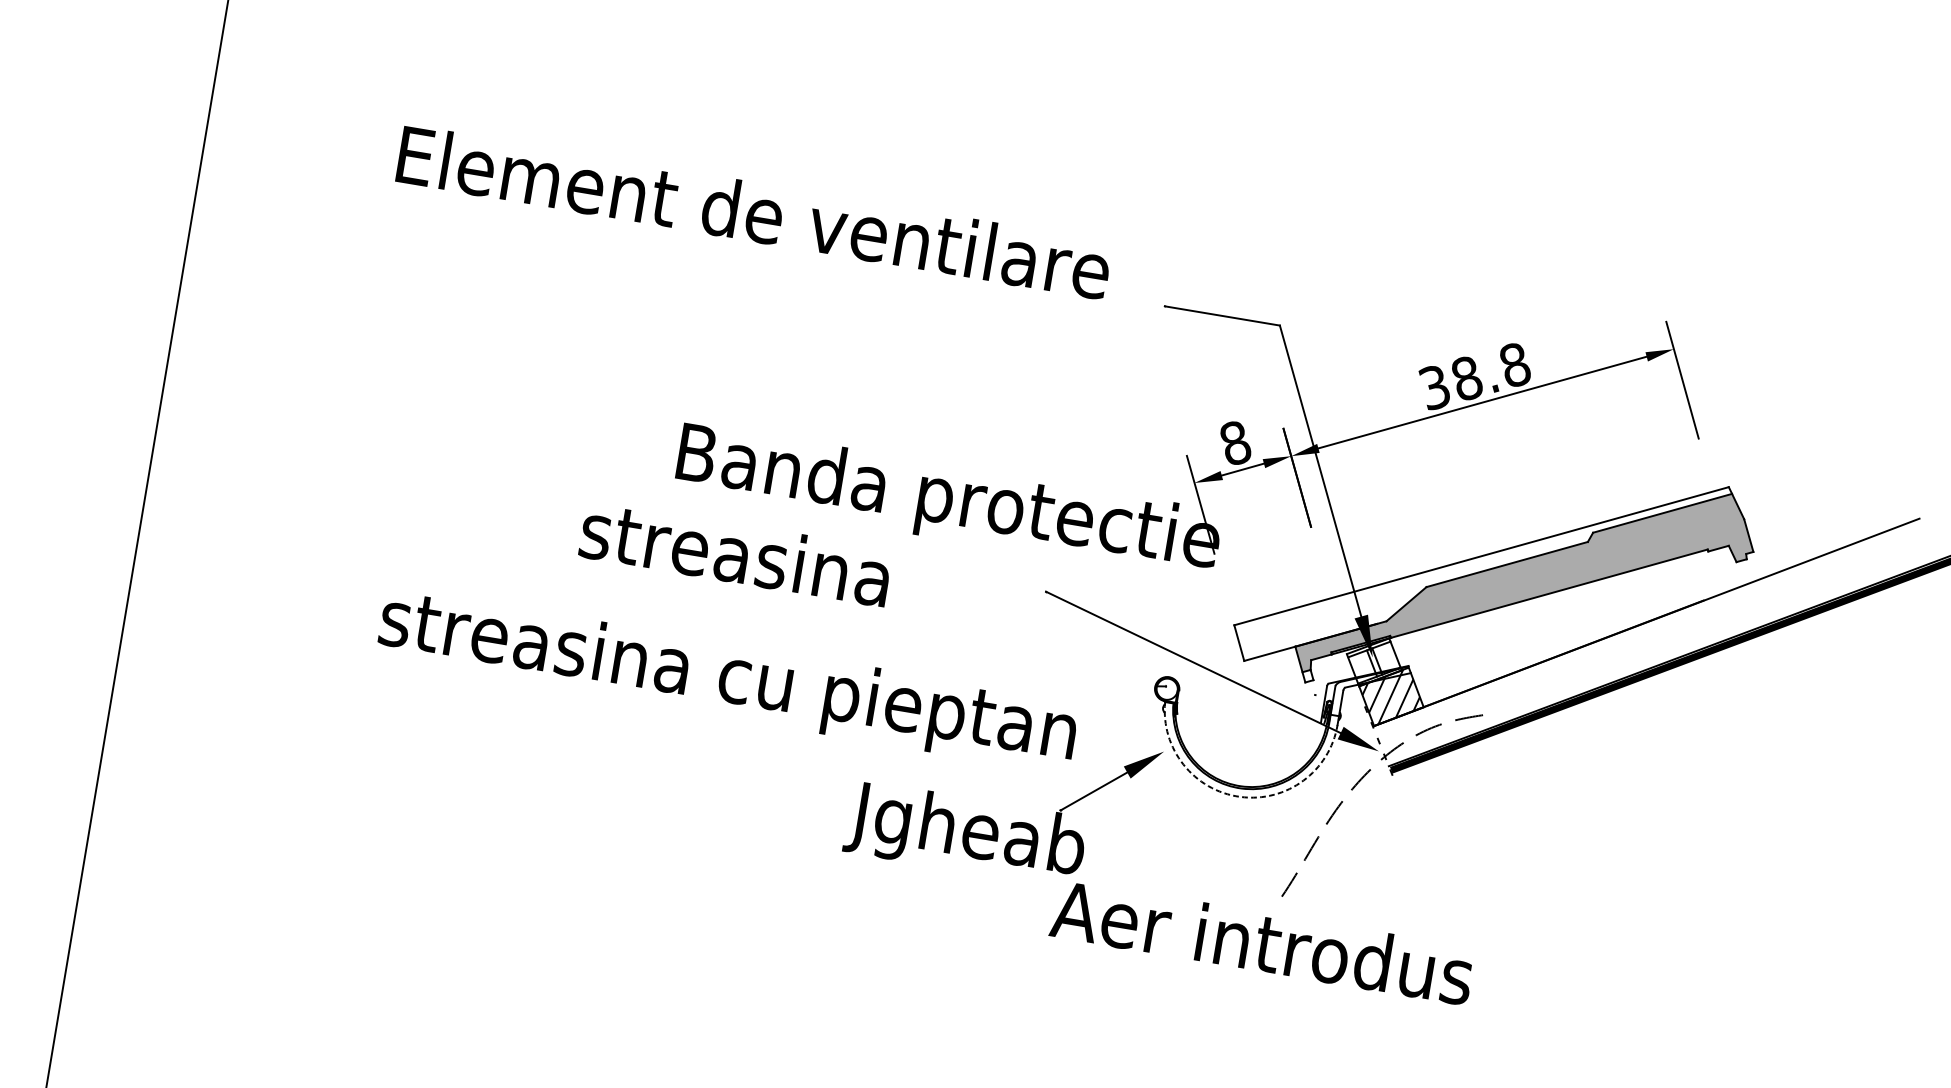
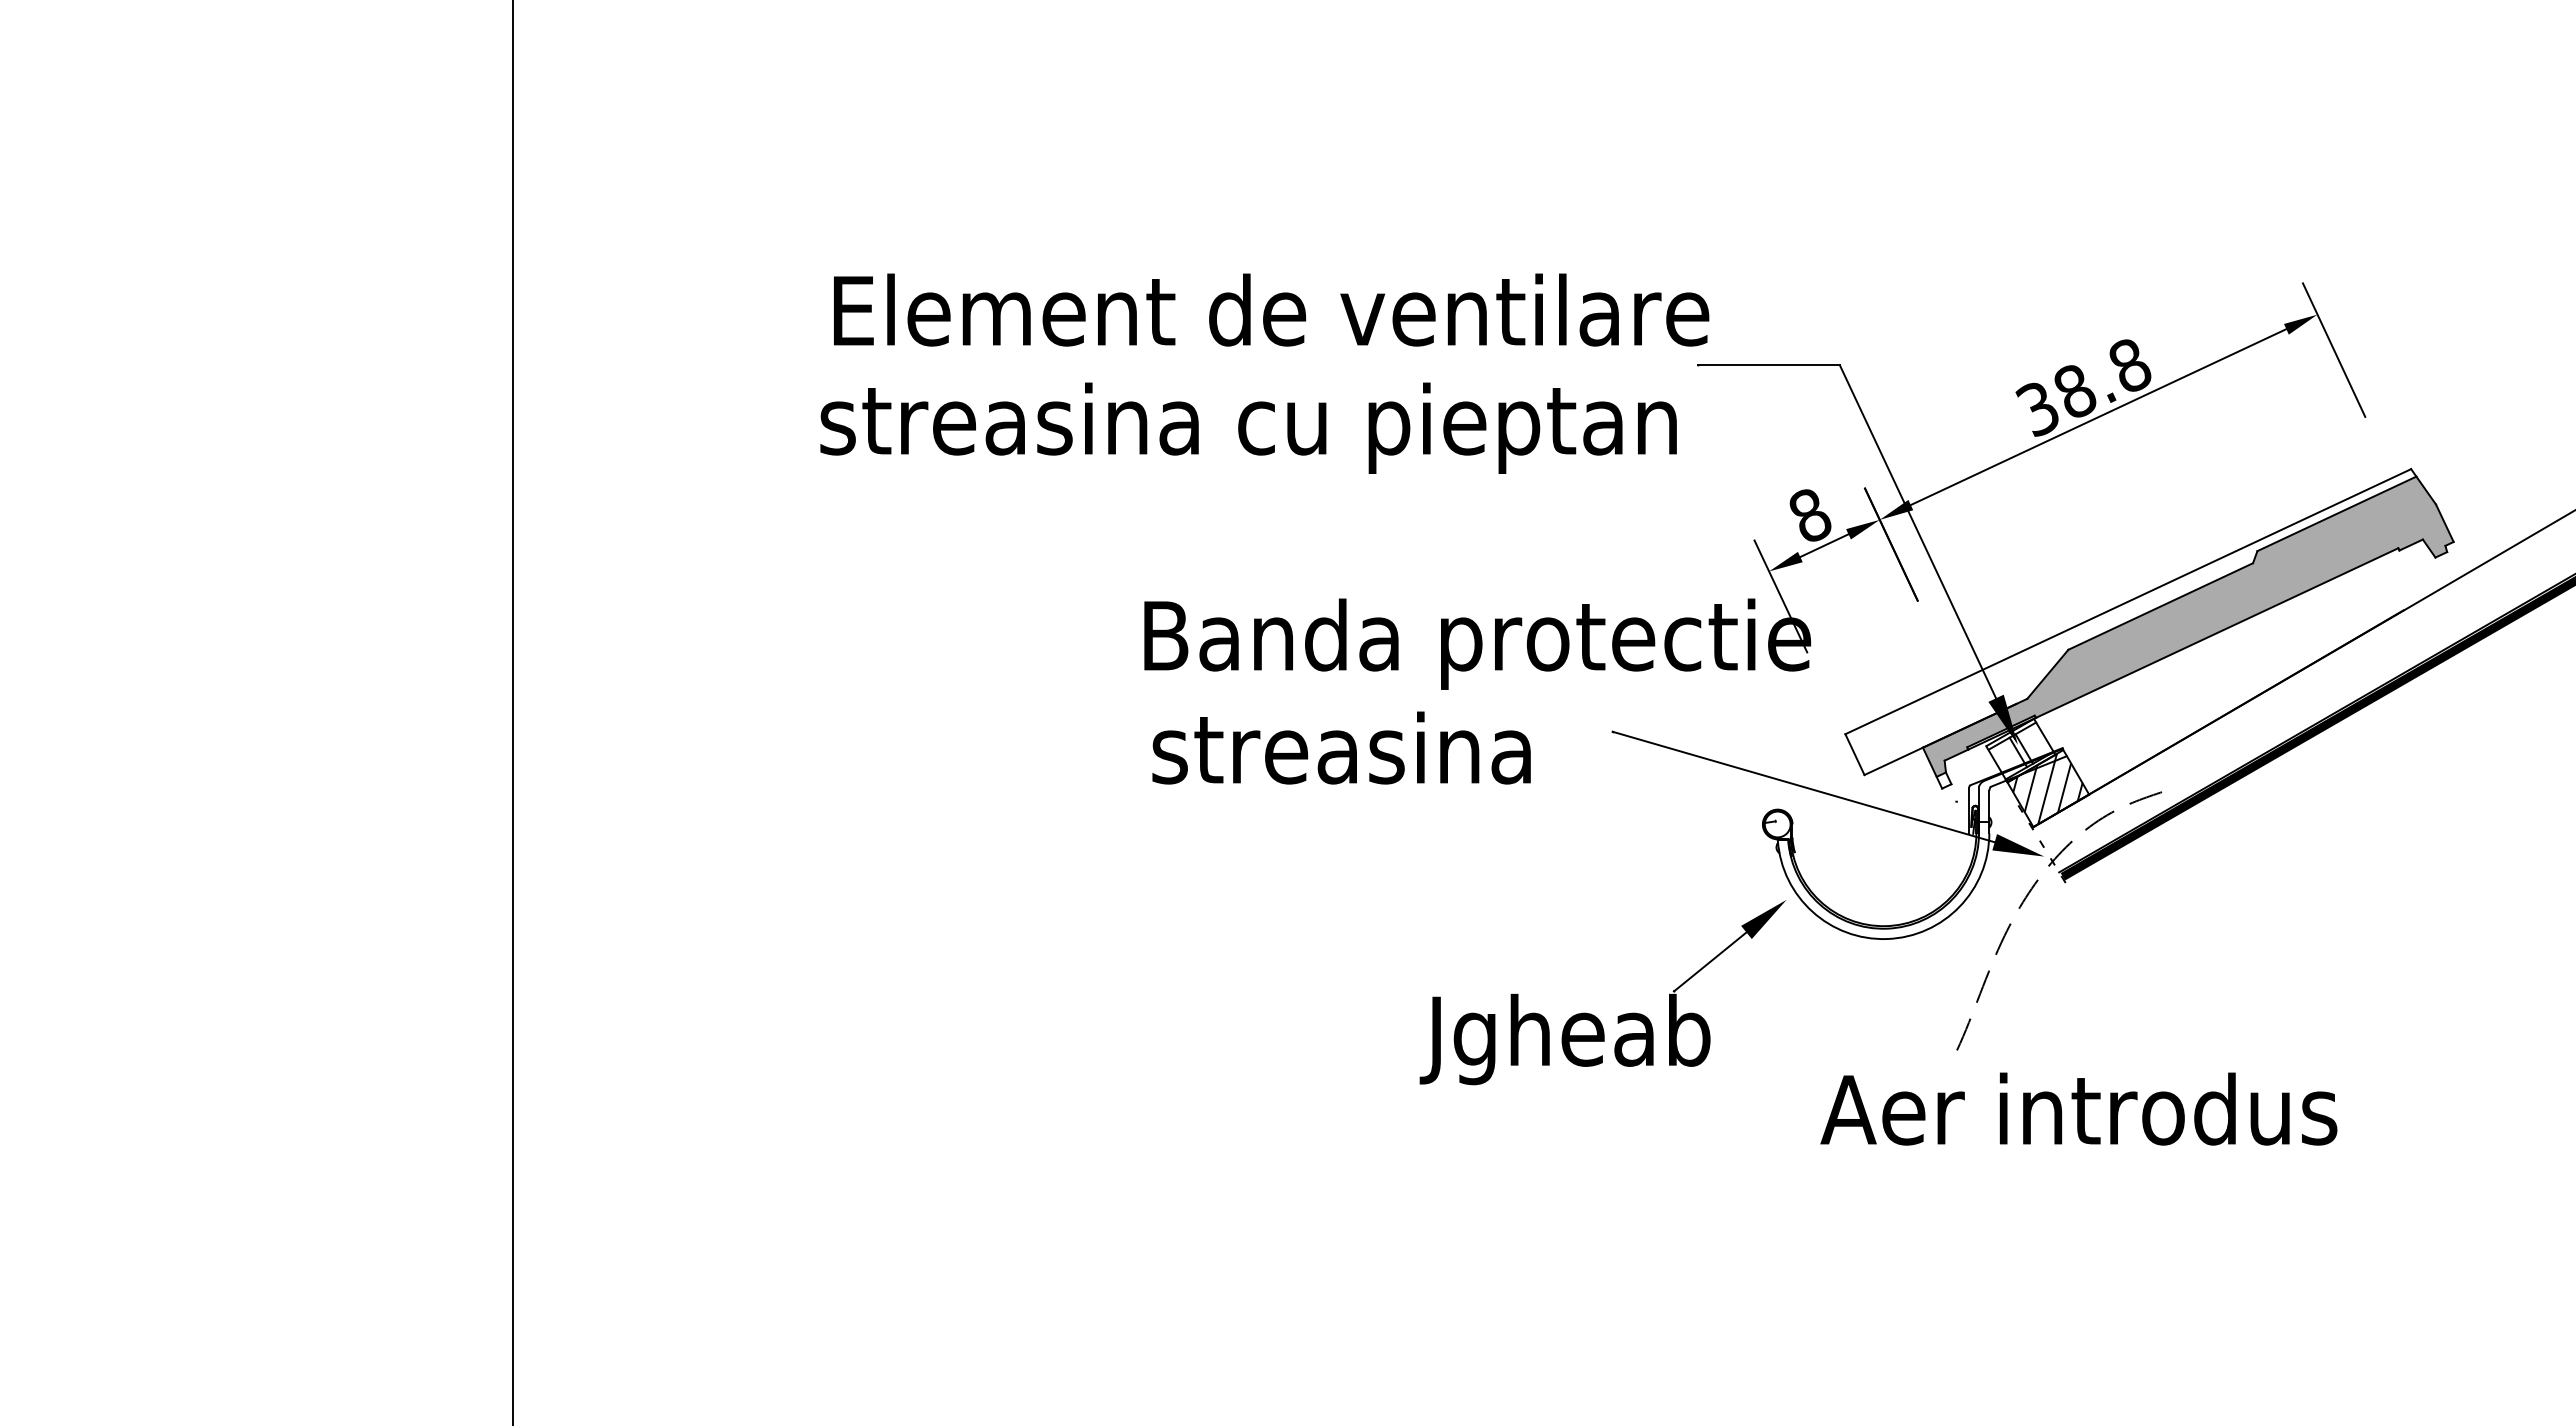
text: (754, 211) -> (1271, 309), moved
text: (735, 552) -> (1341, 747), moved
text: (727, 679) -> (1248, 427), moved
arc: (1240, 797) -> (1887, 939), dashed -> solid
text: (1262, 941) -> (2078, 1108), moved

